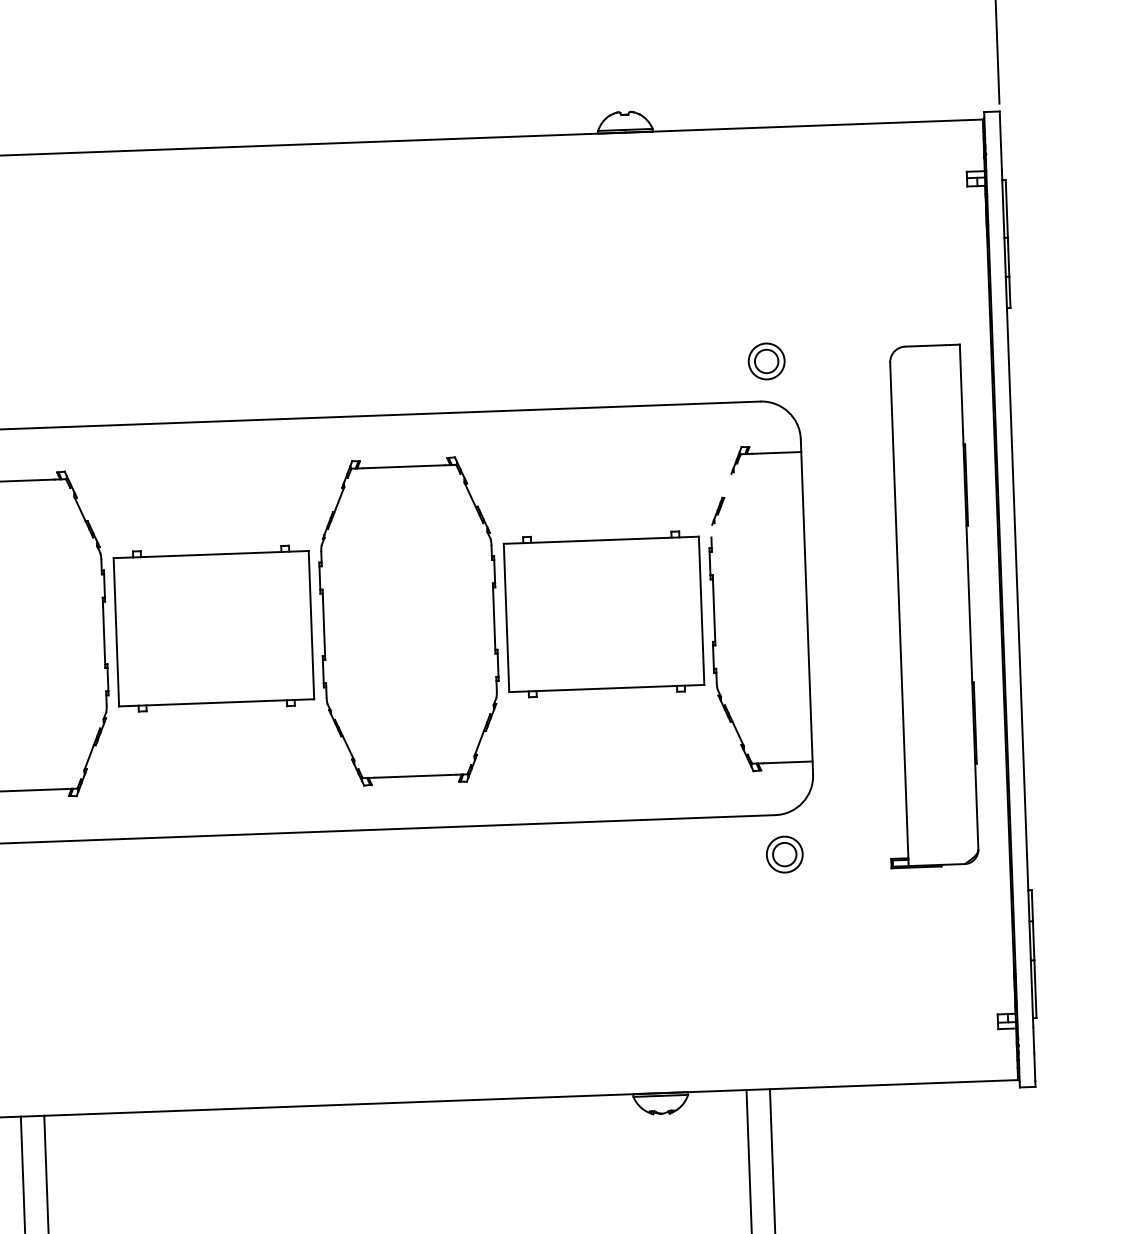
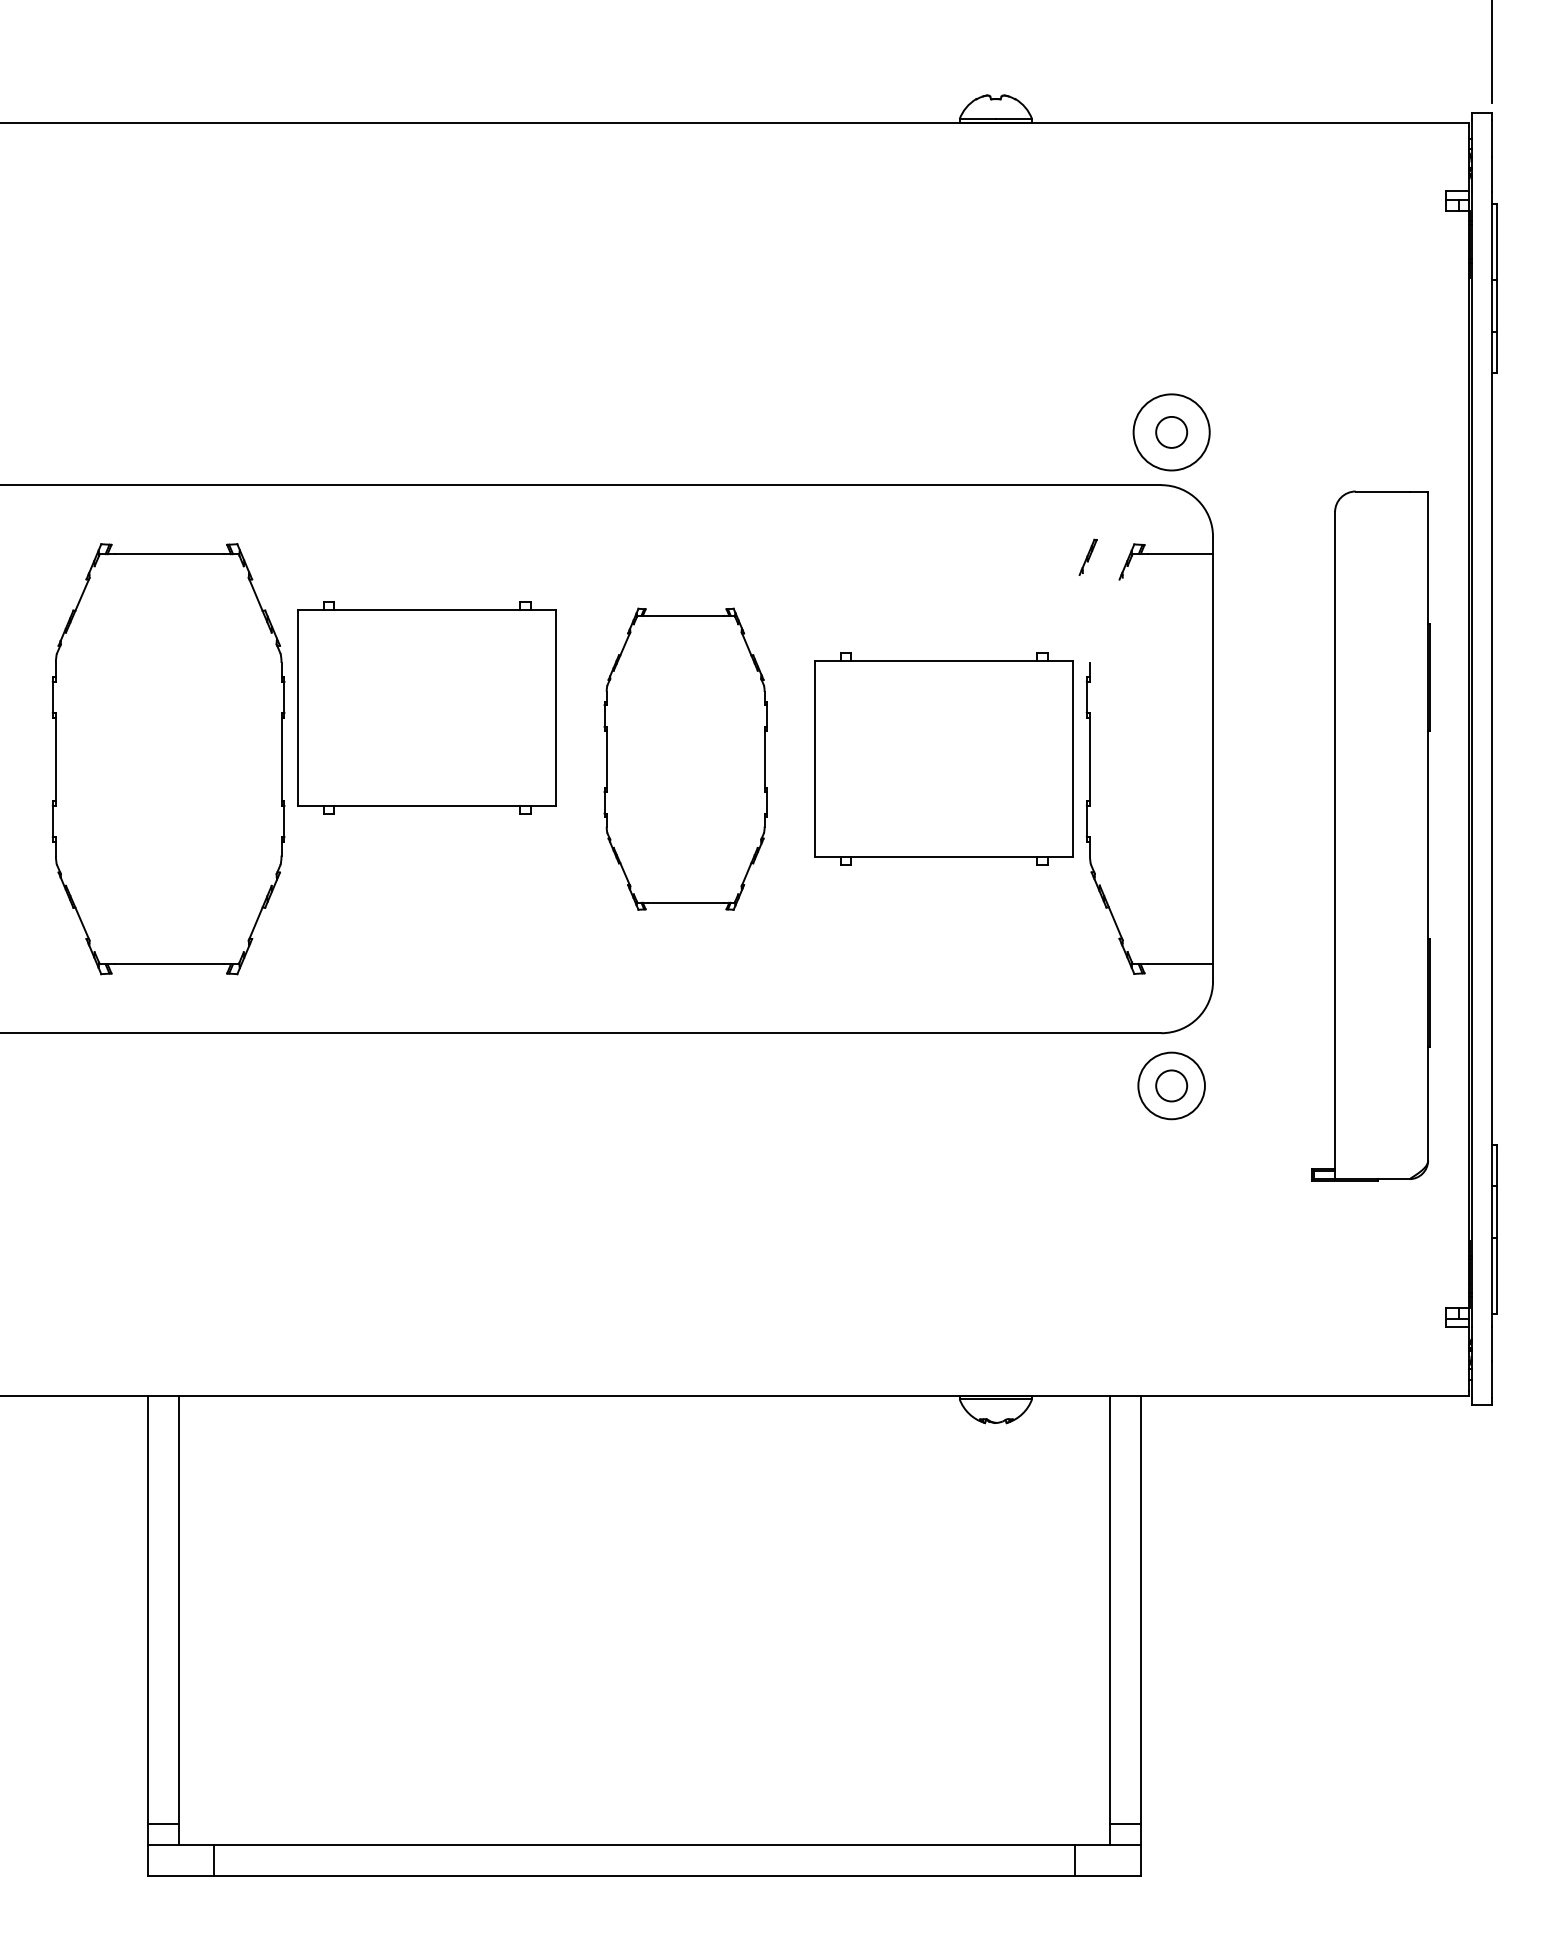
circle: (766, 361) -> (1171, 432), size x1.6
part: (717, 510) -> (1087, 556), moved
part: (925, 605) -> (1370, 835), moved
part: (408, 621) -> (685, 759), size x0.7
part: (213, 628) -> (426, 707), moved
circle: (784, 854) -> (1171, 1085), size x1.4

